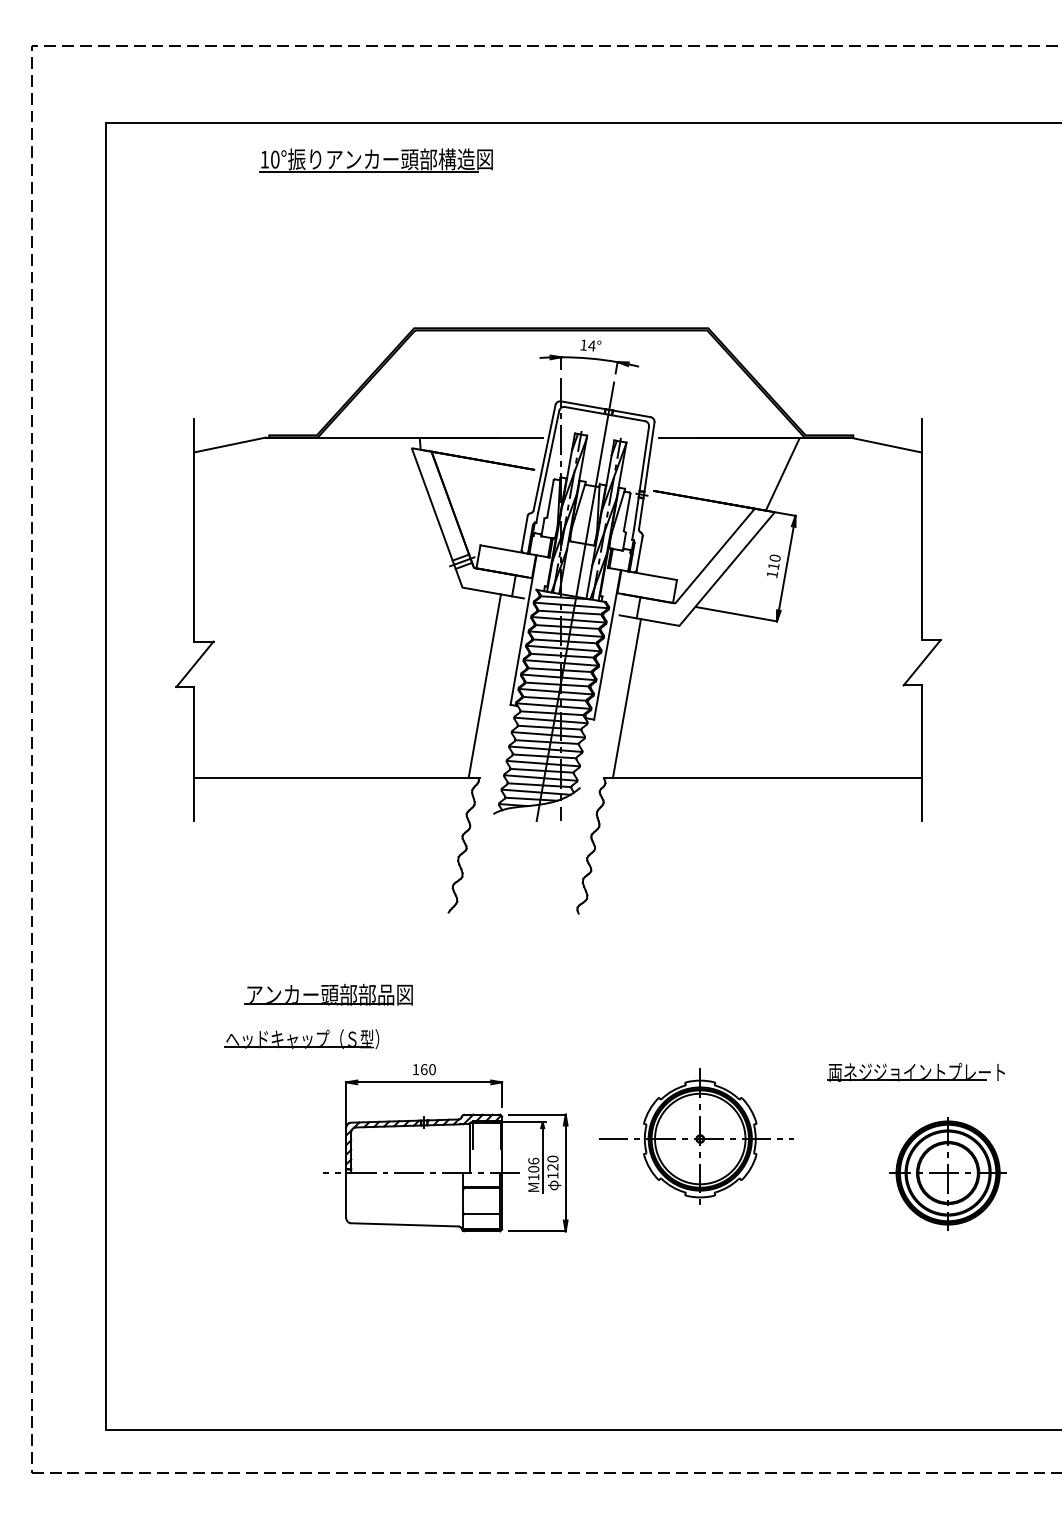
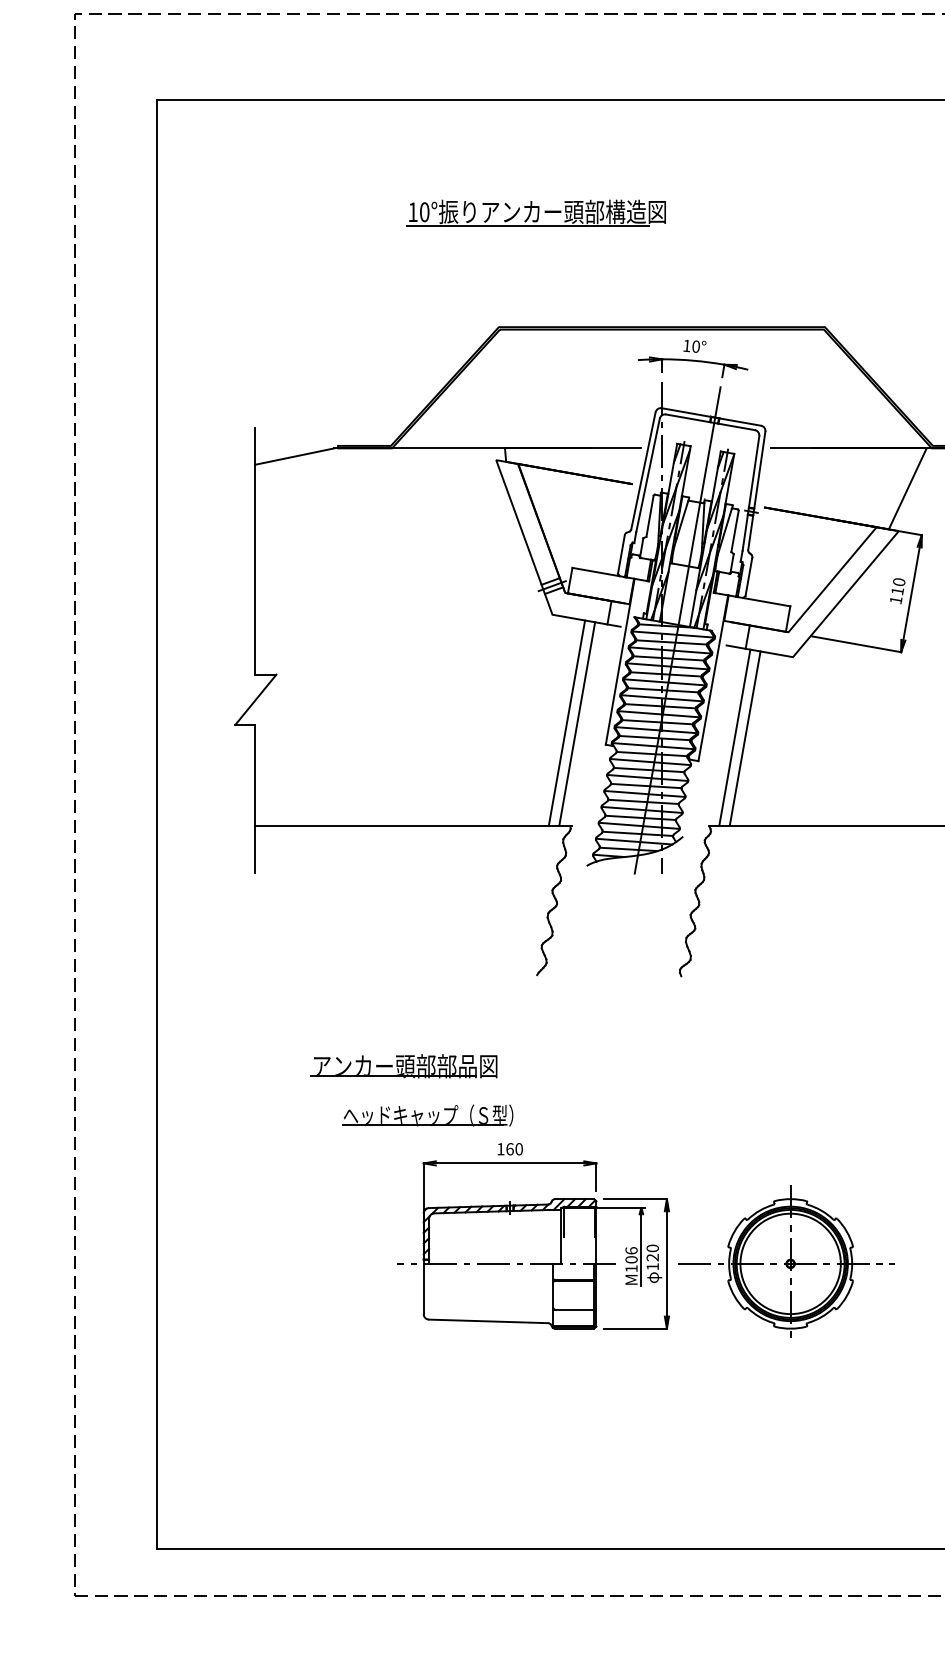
part: (375, 160) -> (535, 213), moved
text: (591, 345) -> (695, 346), 14° -> 10°
line: (475, 684) -> (566, 722), added
line: (636, 698) -> (745, 737), added
part: (301, 1039) -> (427, 1115), moved
part: (696, 1136) -> (786, 1261), moved

